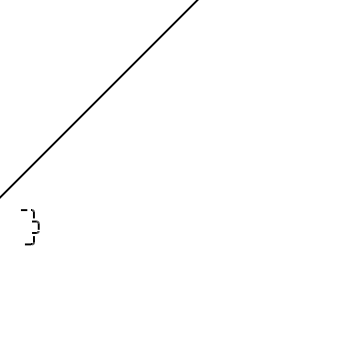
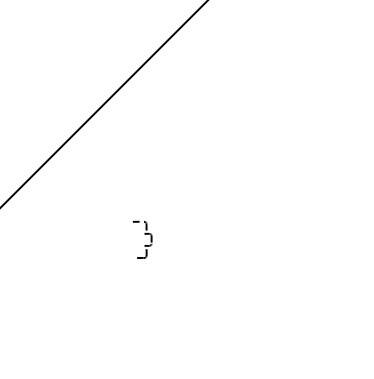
part: (30, 226) -> (142, 239), moved

